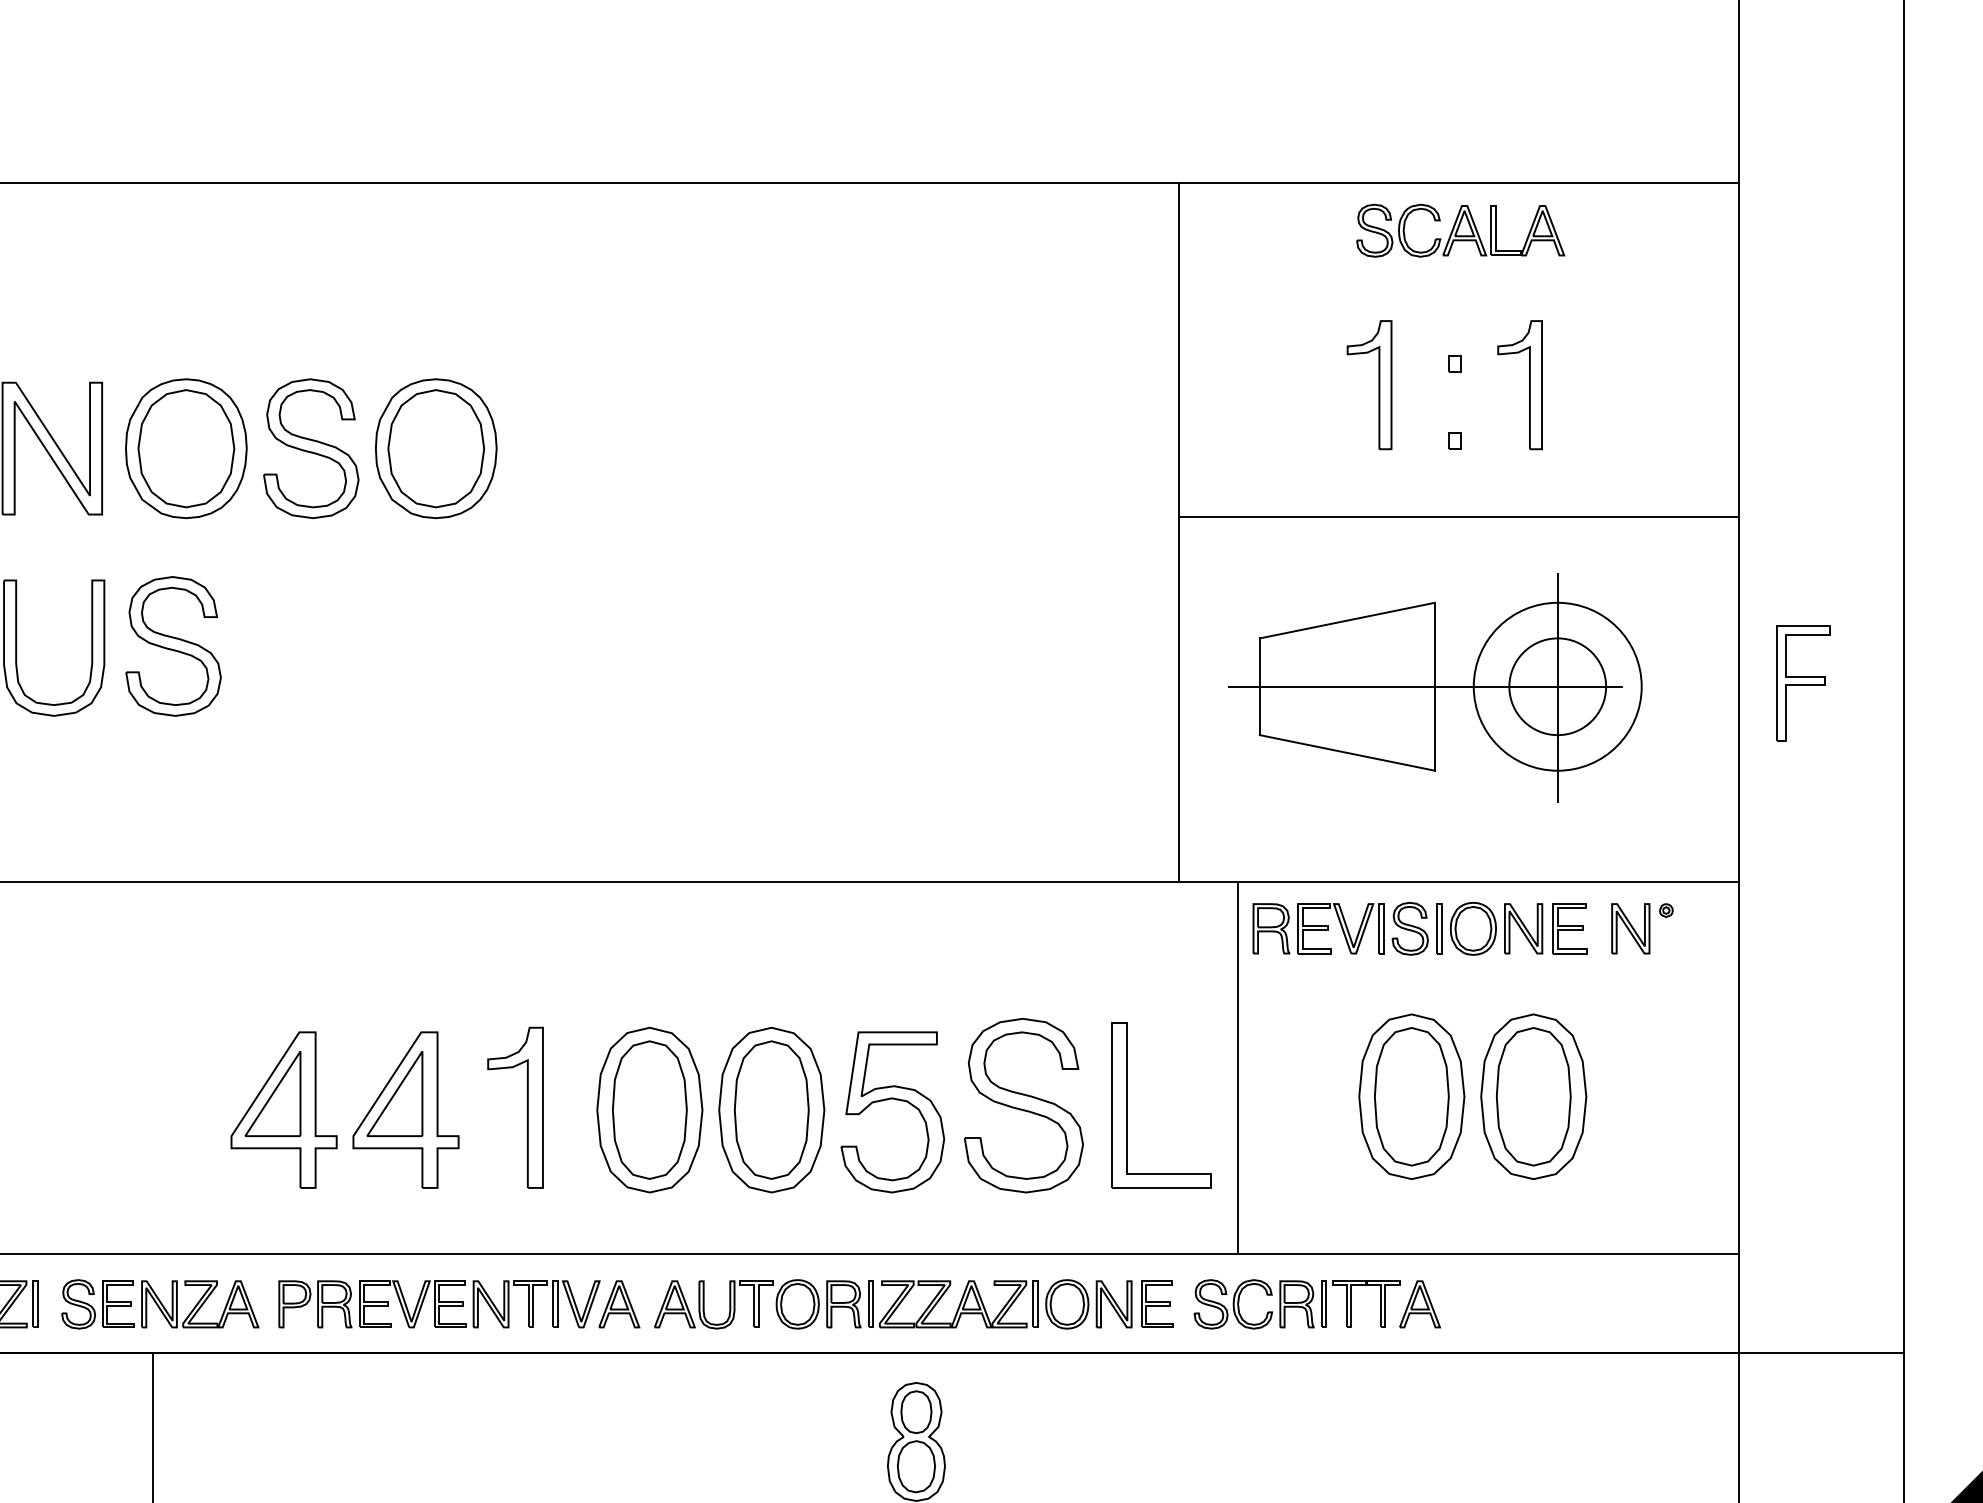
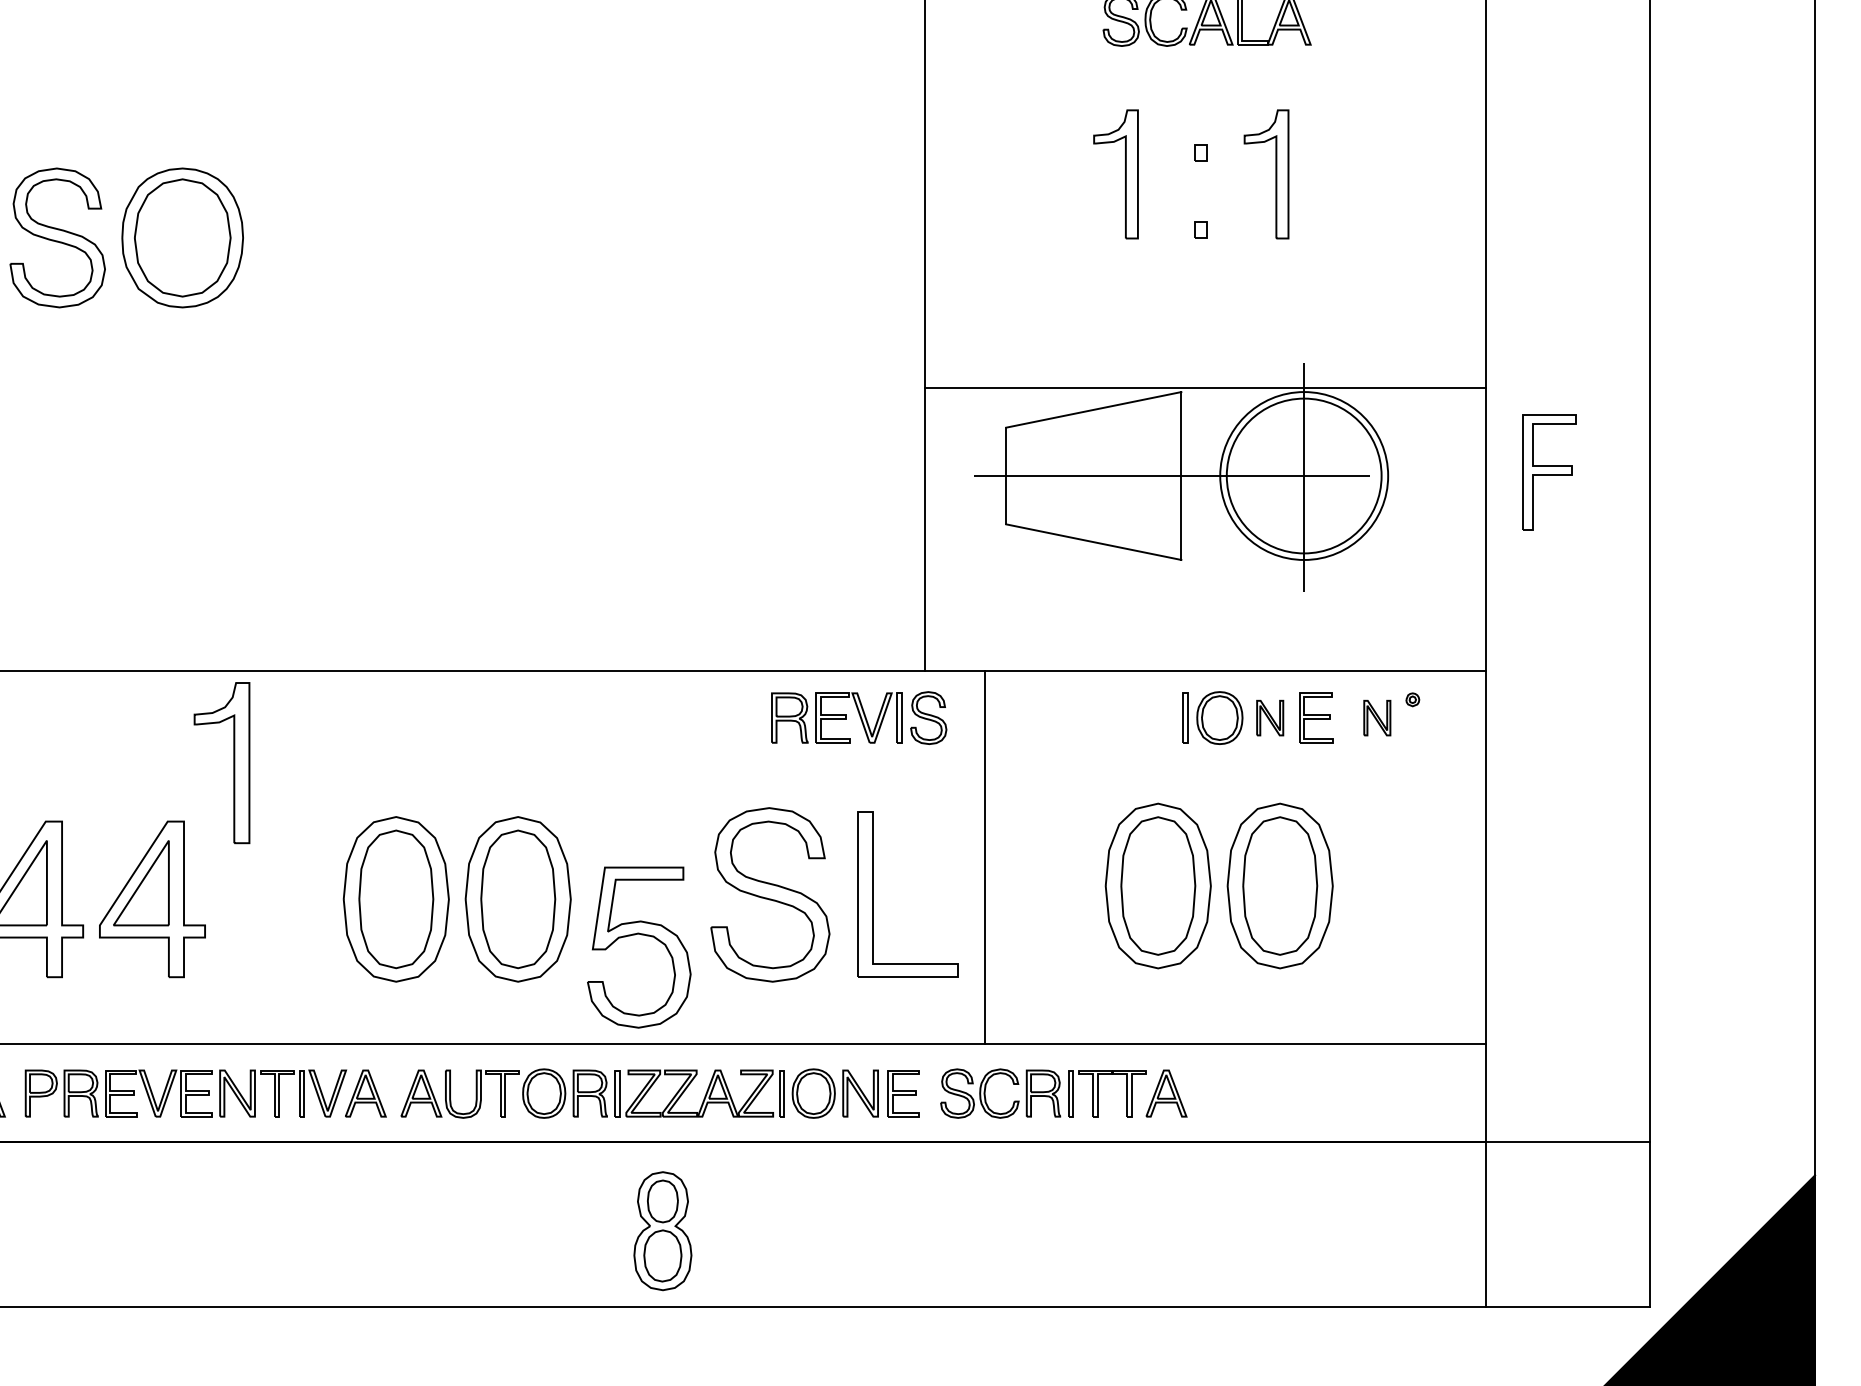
line: (1458, 516) -> (1204, 387), moved
circle: (1557, 686) -> (1303, 475), size x1.6
part: (1340, 928) -> (858, 717), moved
part: (1523, 928) -> (1269, 717), size x0.7
part: (1630, 928) -> (1376, 717), size x0.7
part: (896, 1100) -> (642, 935), moved
part: (527, 1107) -> (233, 762), moved

